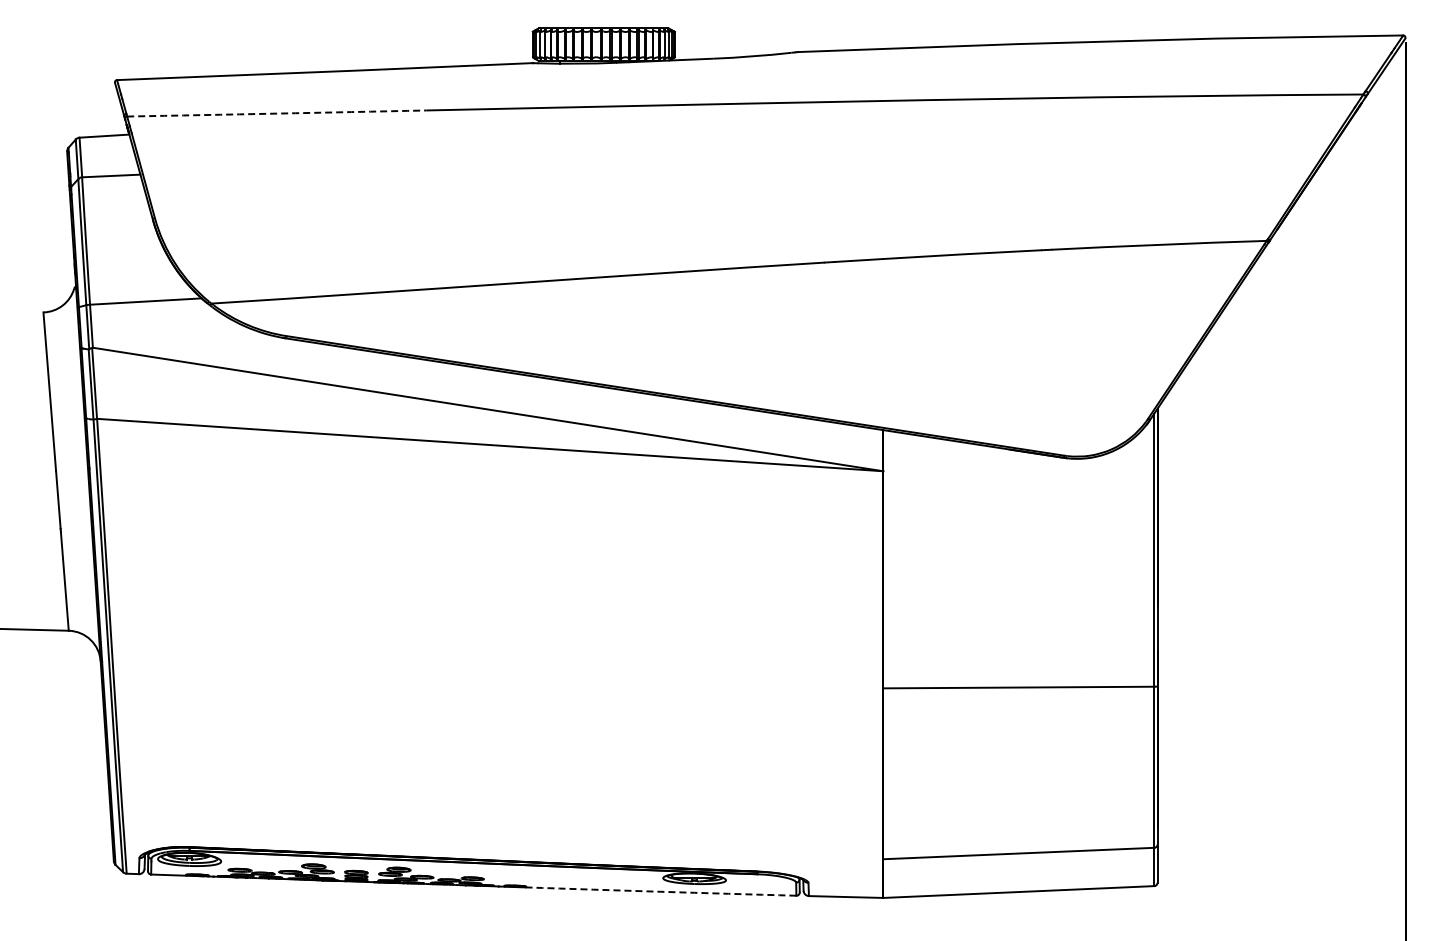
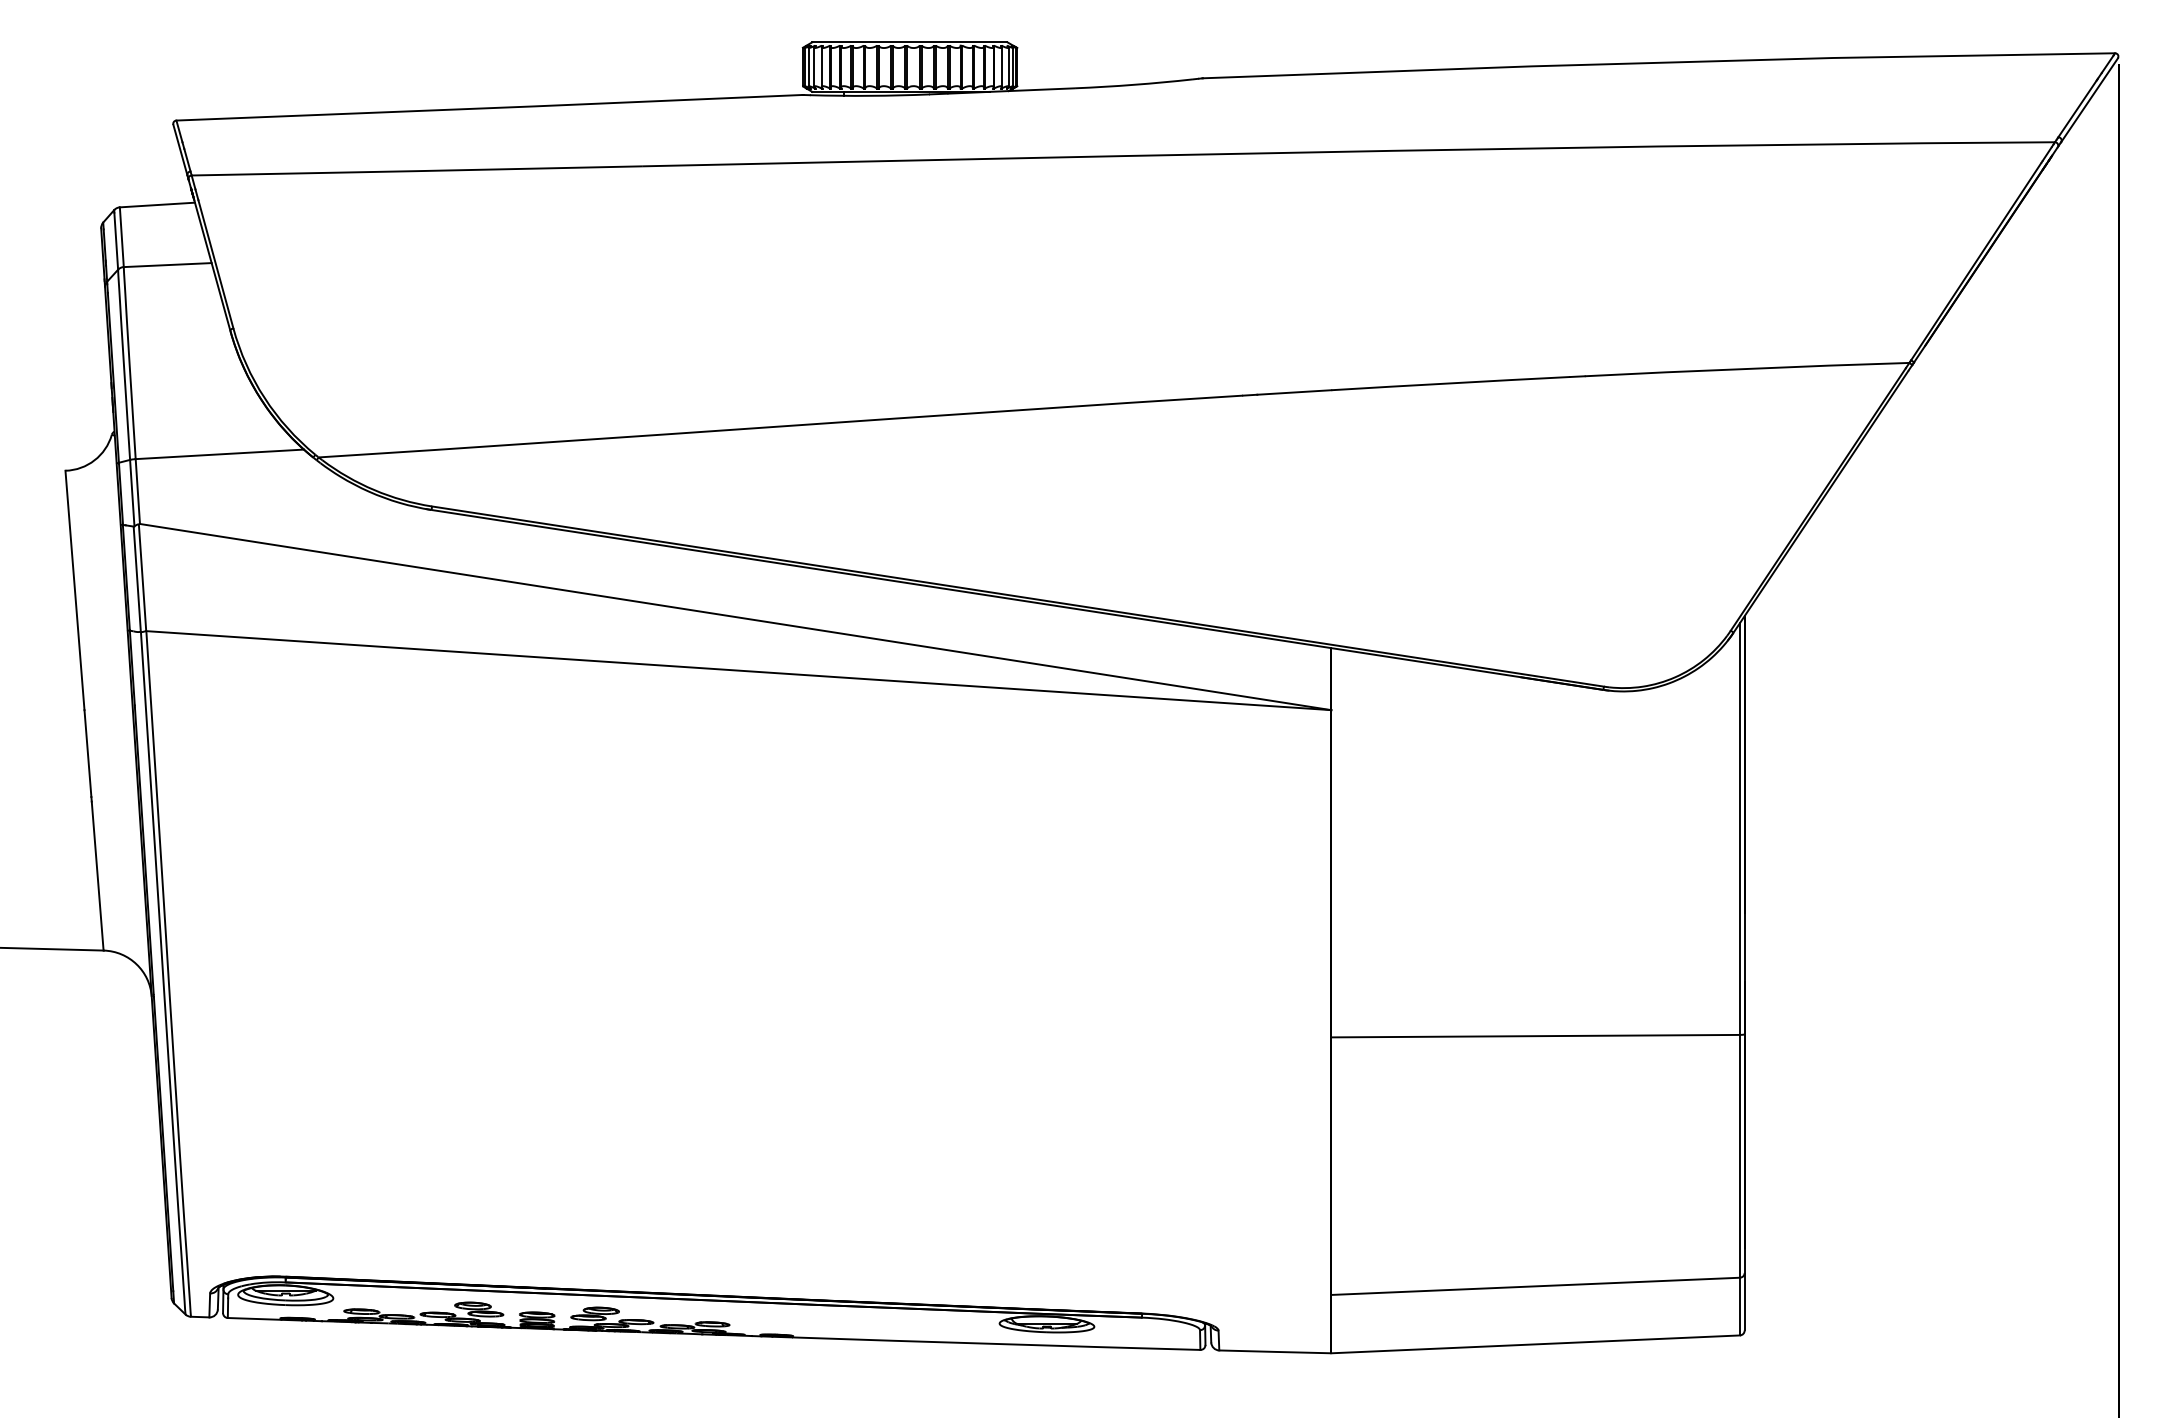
arc: (276, 113) -> (416, 170), dashed -> solid
arc: (660, 891) -> (995, 1343), dashed -> solid

